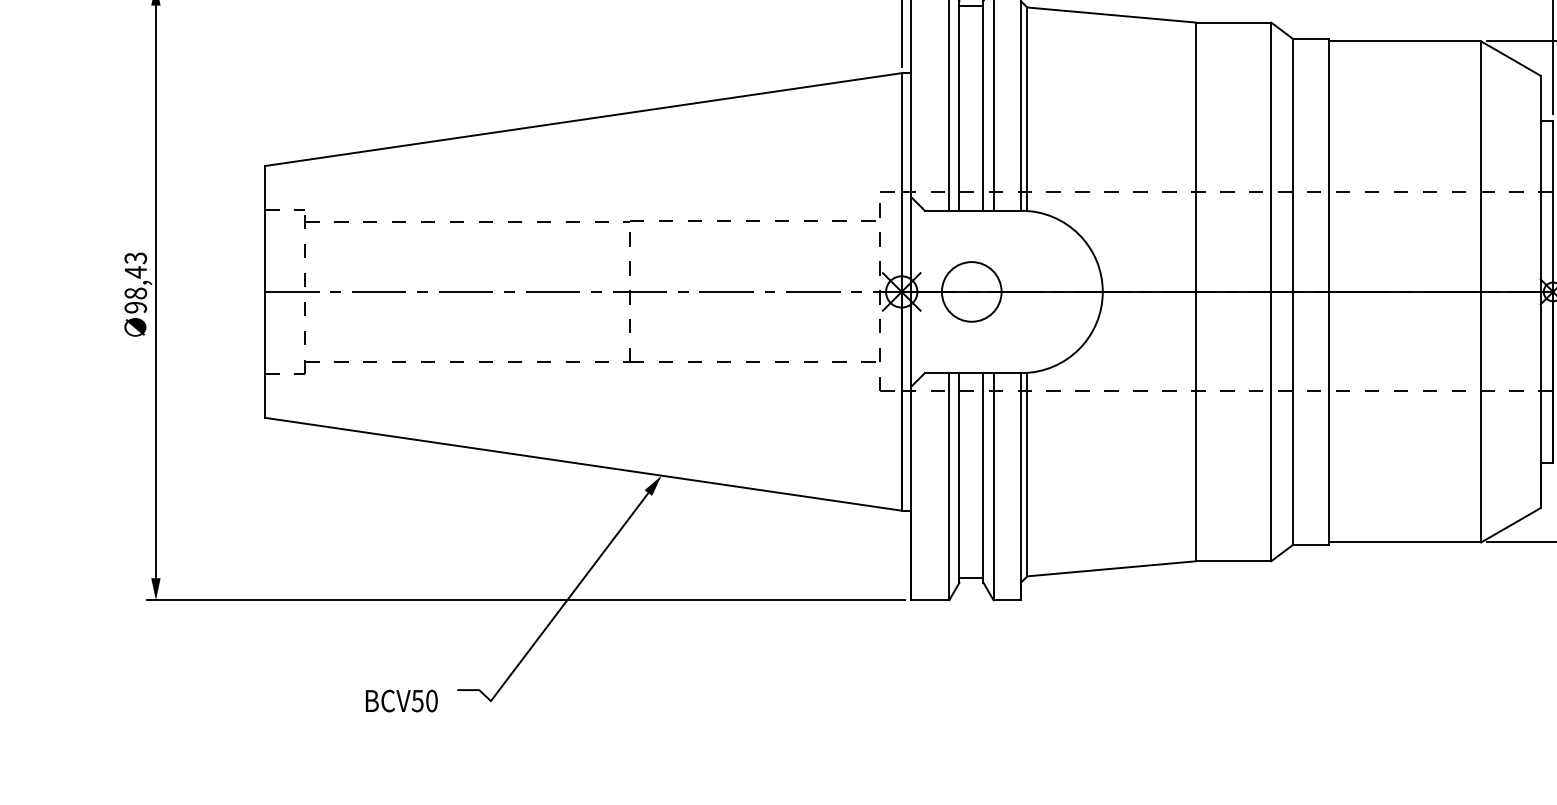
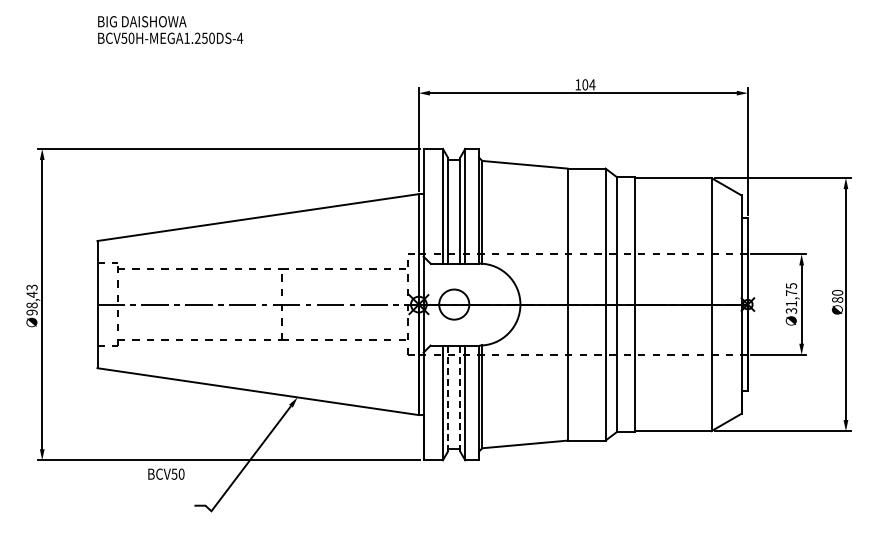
line: (960, 477) -> (448, 398), solid -> dashed
line: (984, 477) -> (460, 398), solid -> dashed
text: (401, 699) -> (166, 473), moved

